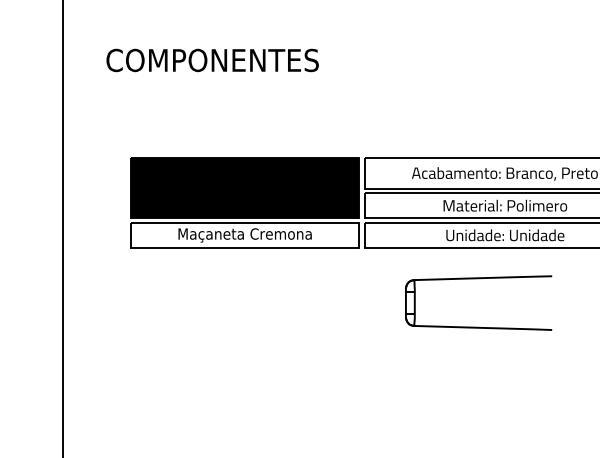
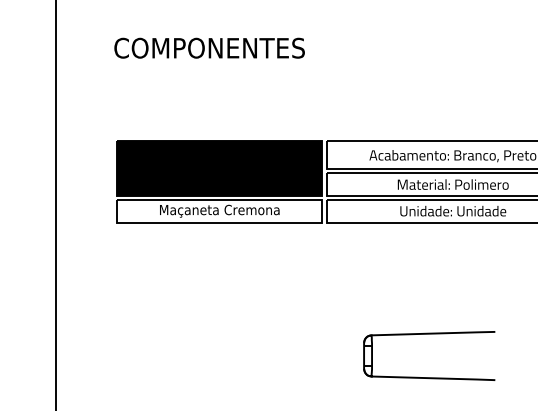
text: (212, 59) -> (209, 47), moved
part: (478, 279) -> (429, 334), moved

